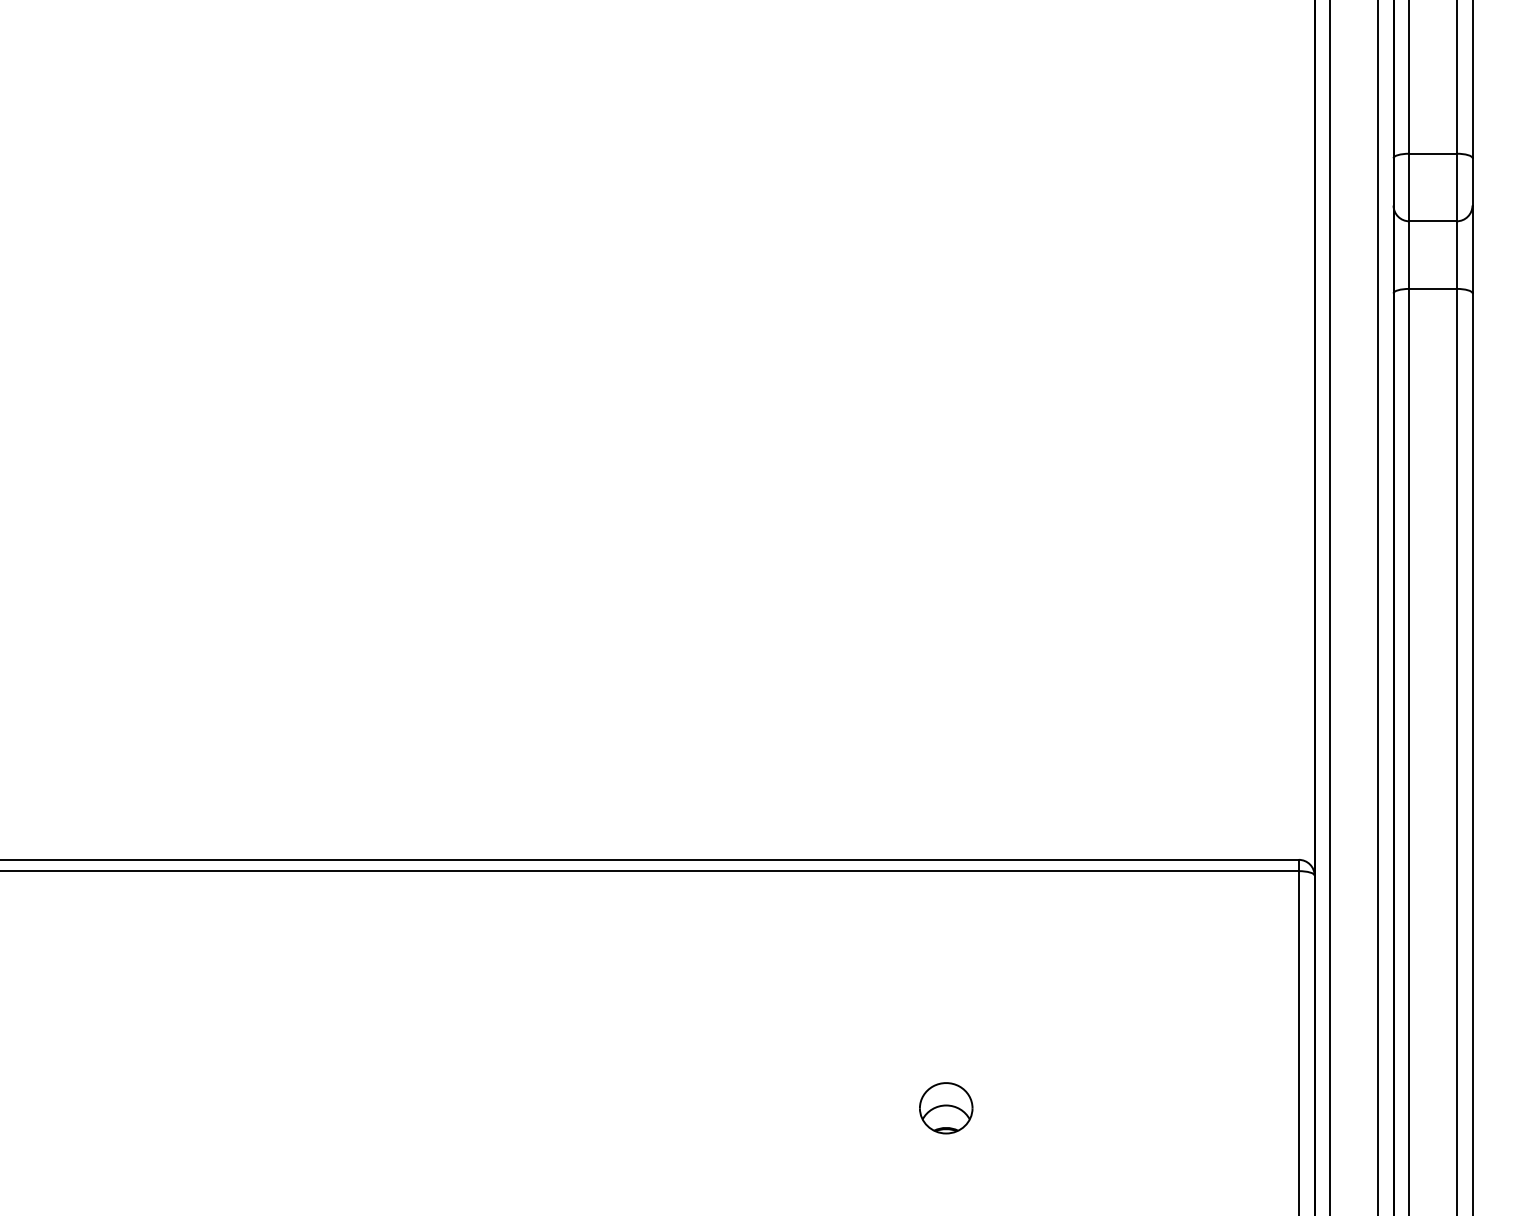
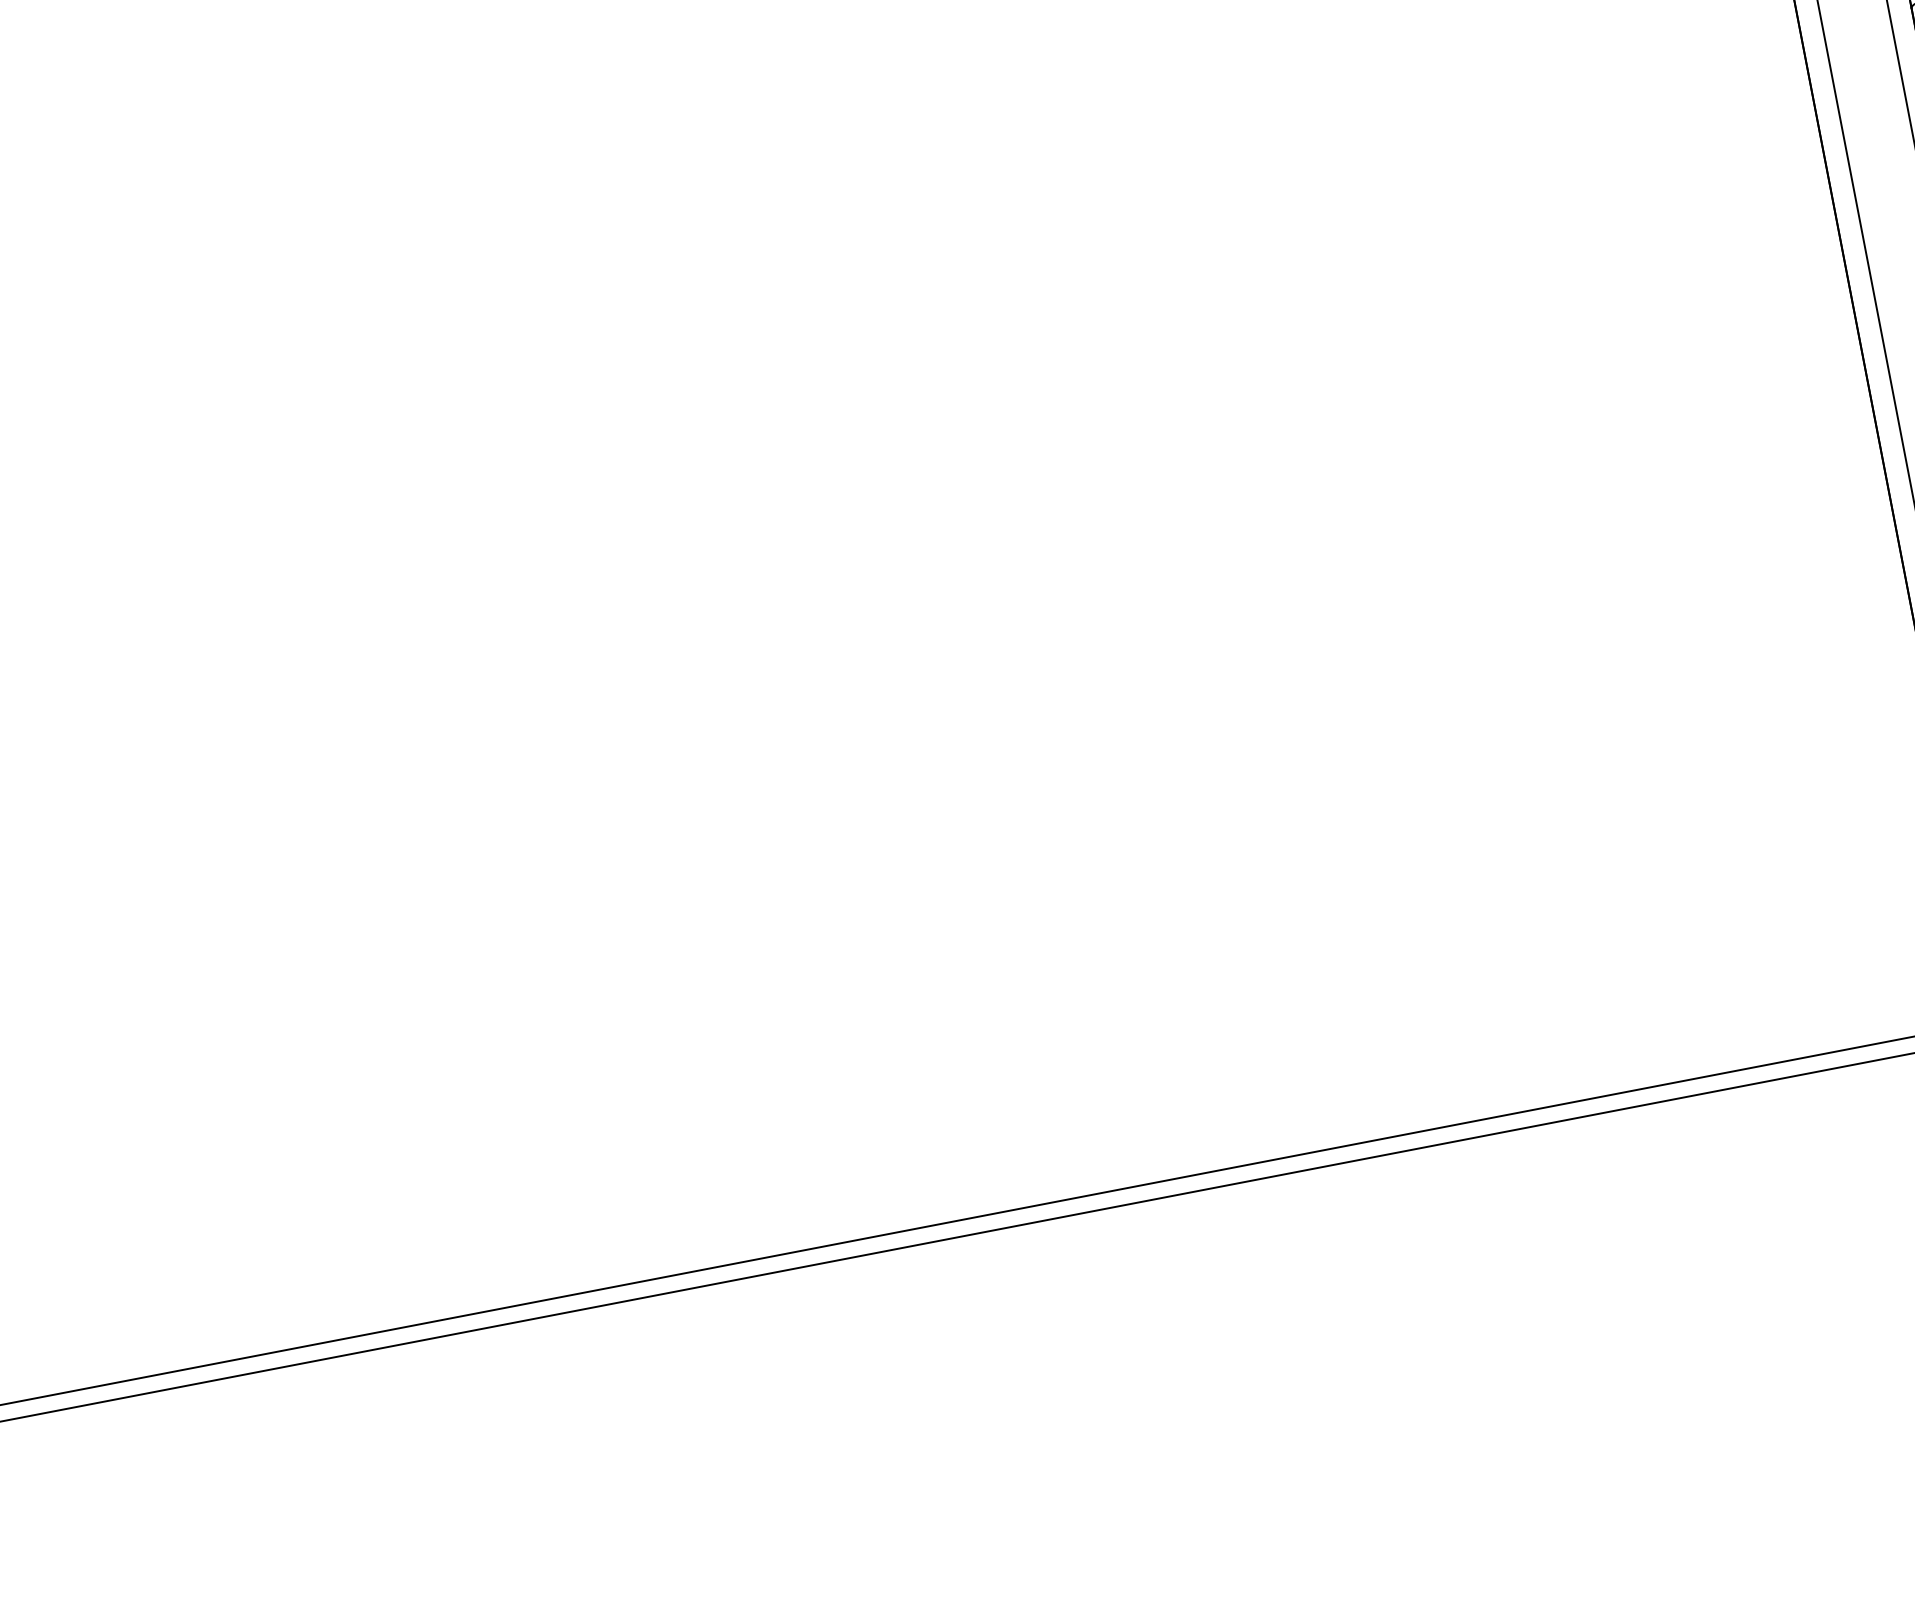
part: (946, 1108) -> (1538, 1473), removed

